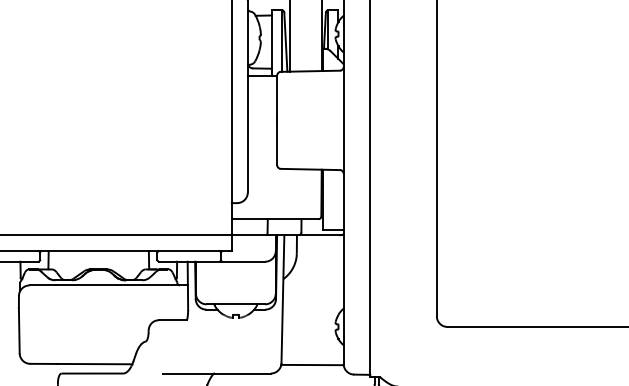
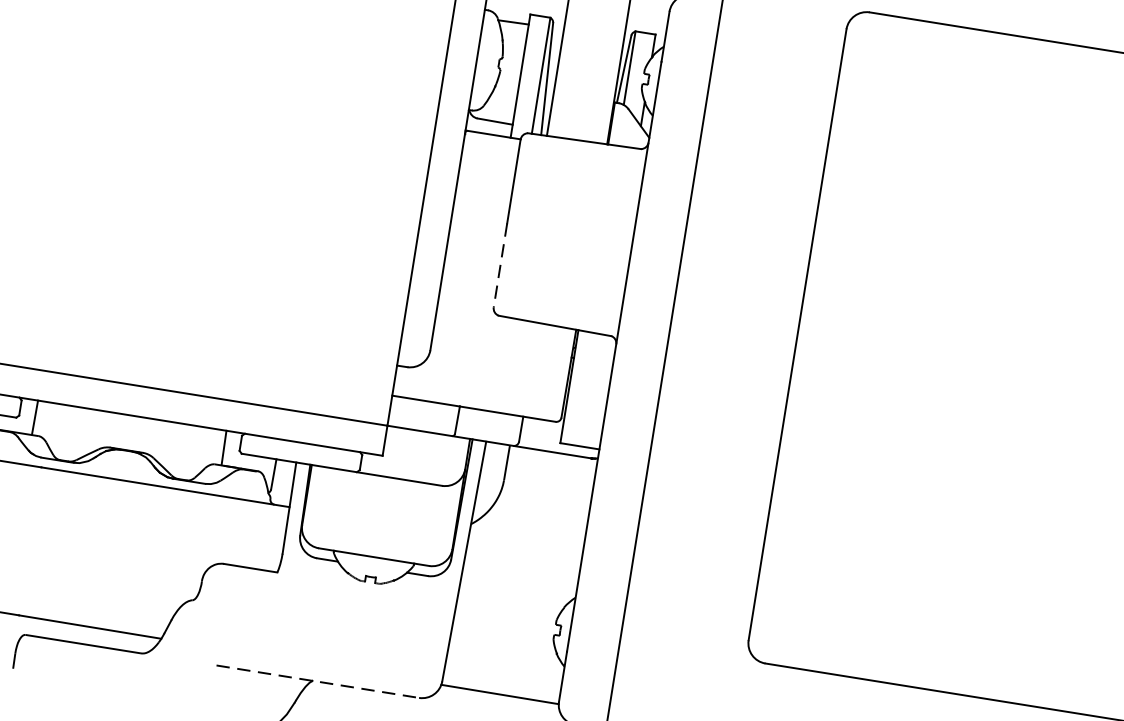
line: (277, 143) -> (500, 267), solid -> dashed
line: (217, 373) -> (318, 681), solid -> dashed

